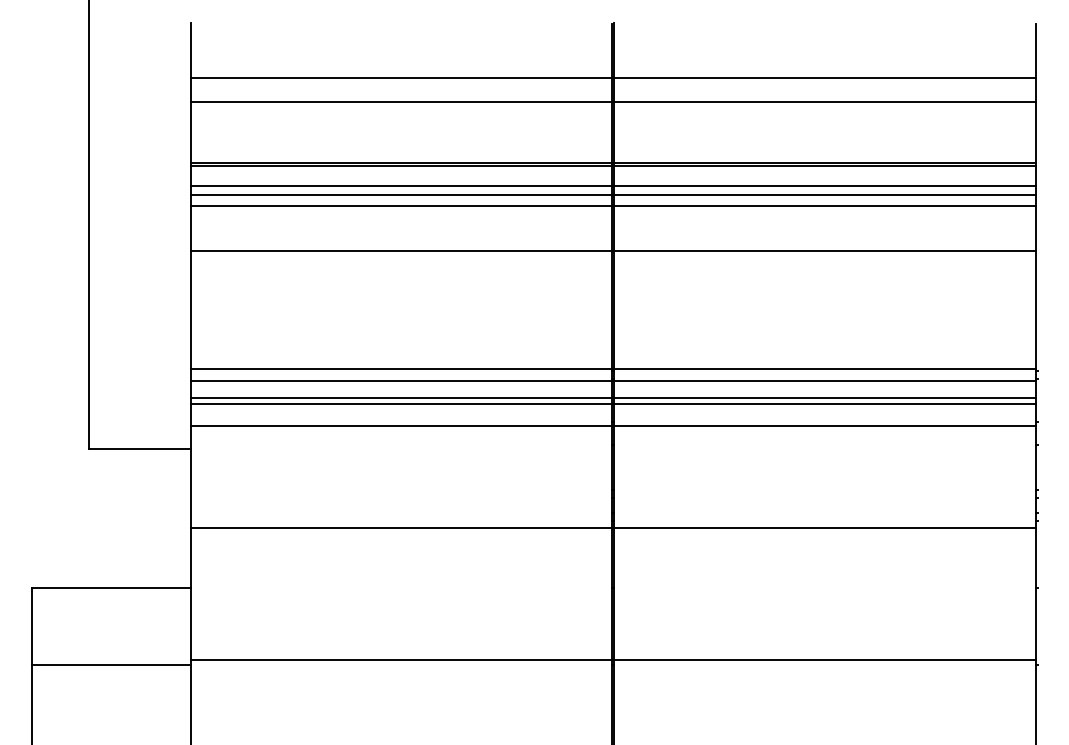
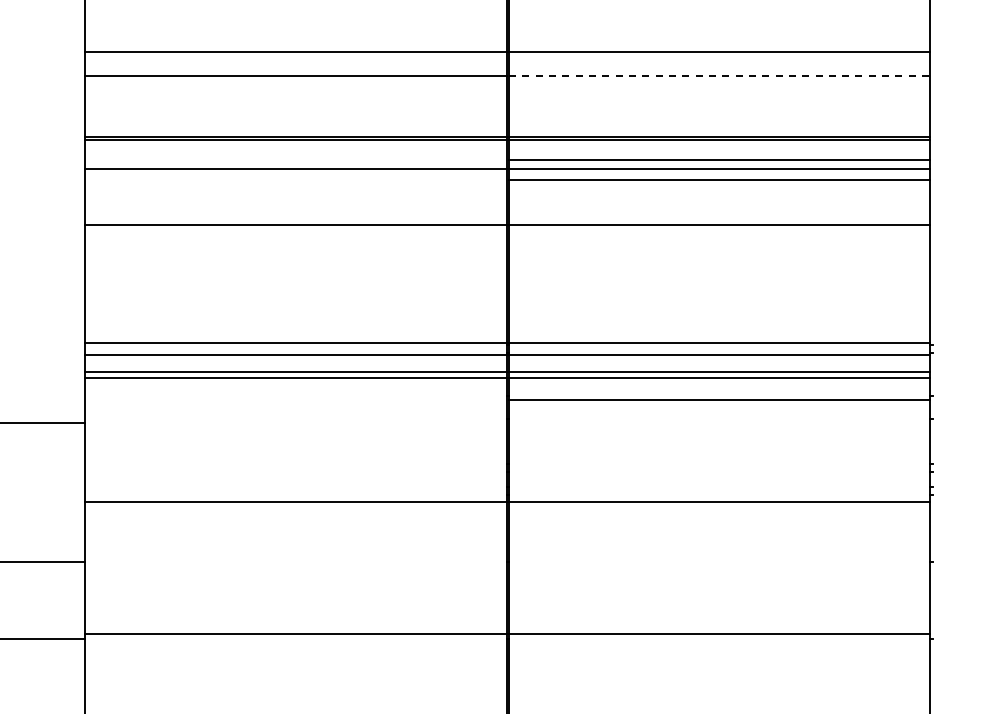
line: (825, 101) -> (720, 75), solid -> dashed
line: (400, 186) -> (295, 160), removed
line: (400, 205) -> (295, 179), removed
line: (400, 426) -> (295, 400), removed

